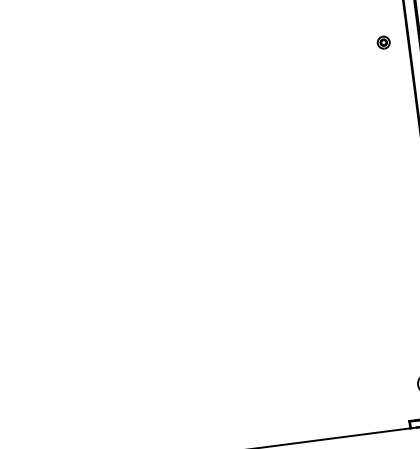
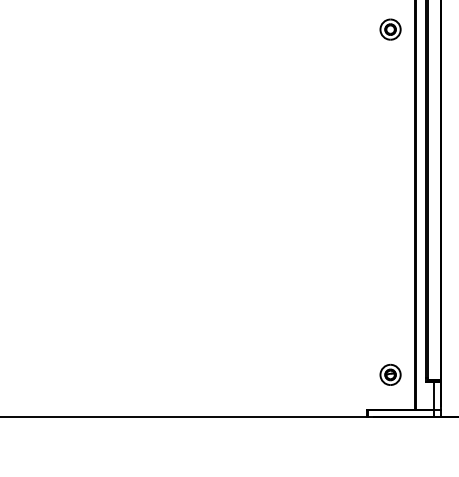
part: (383, 42) -> (390, 29), size x1.67

